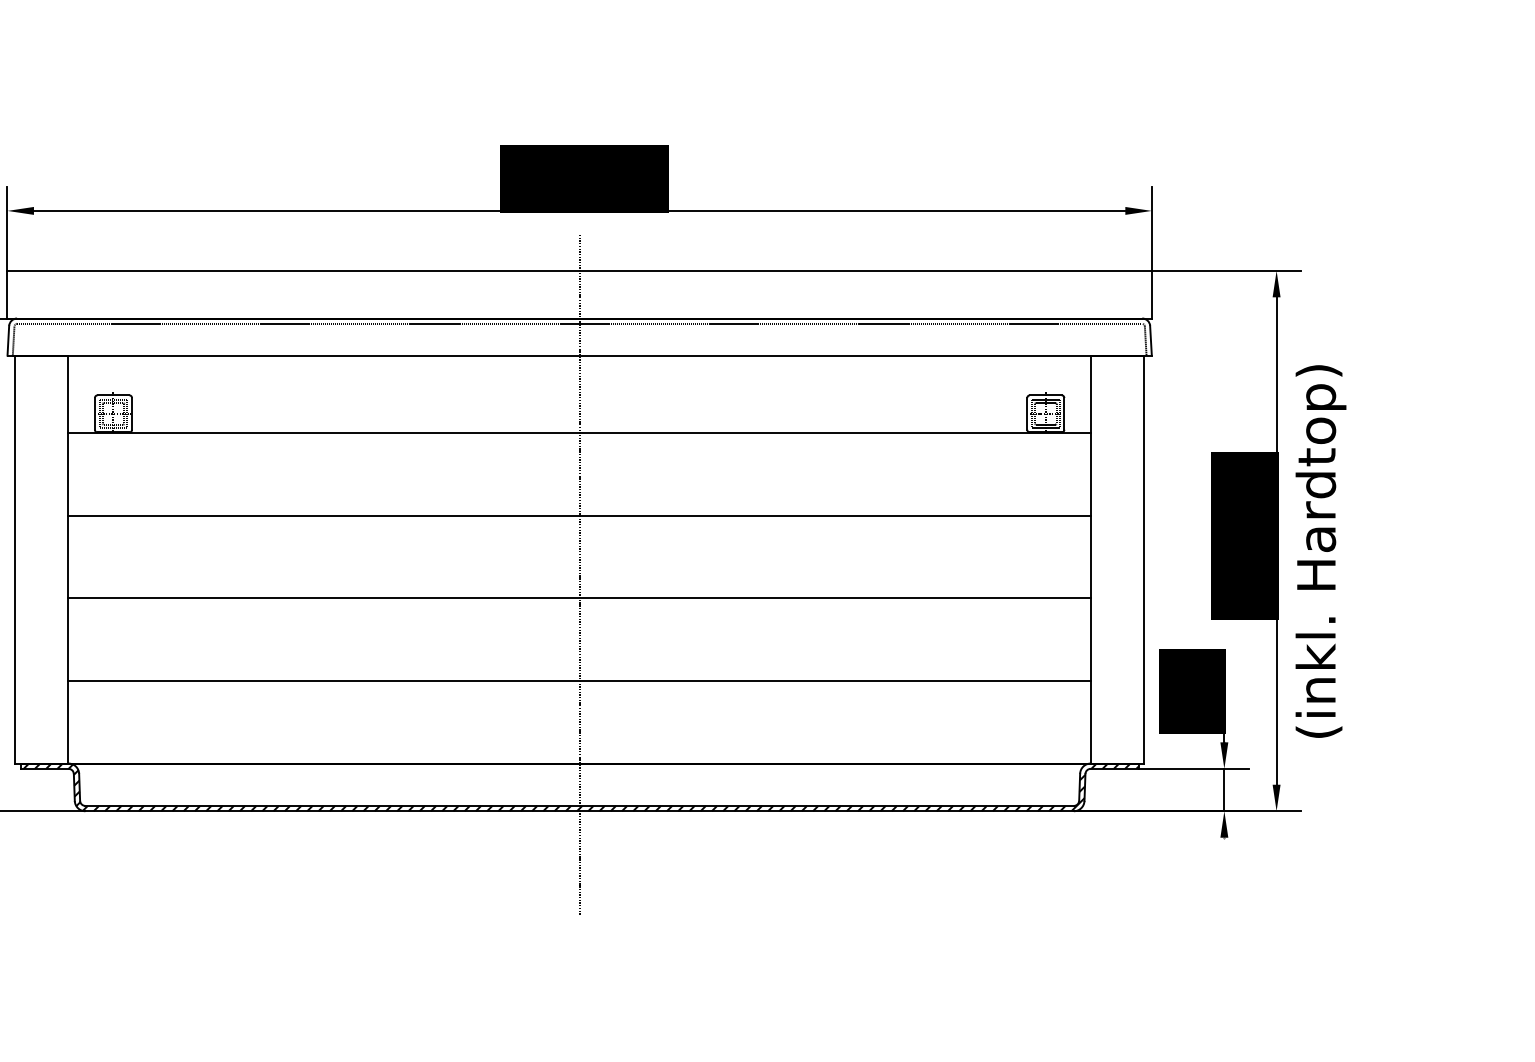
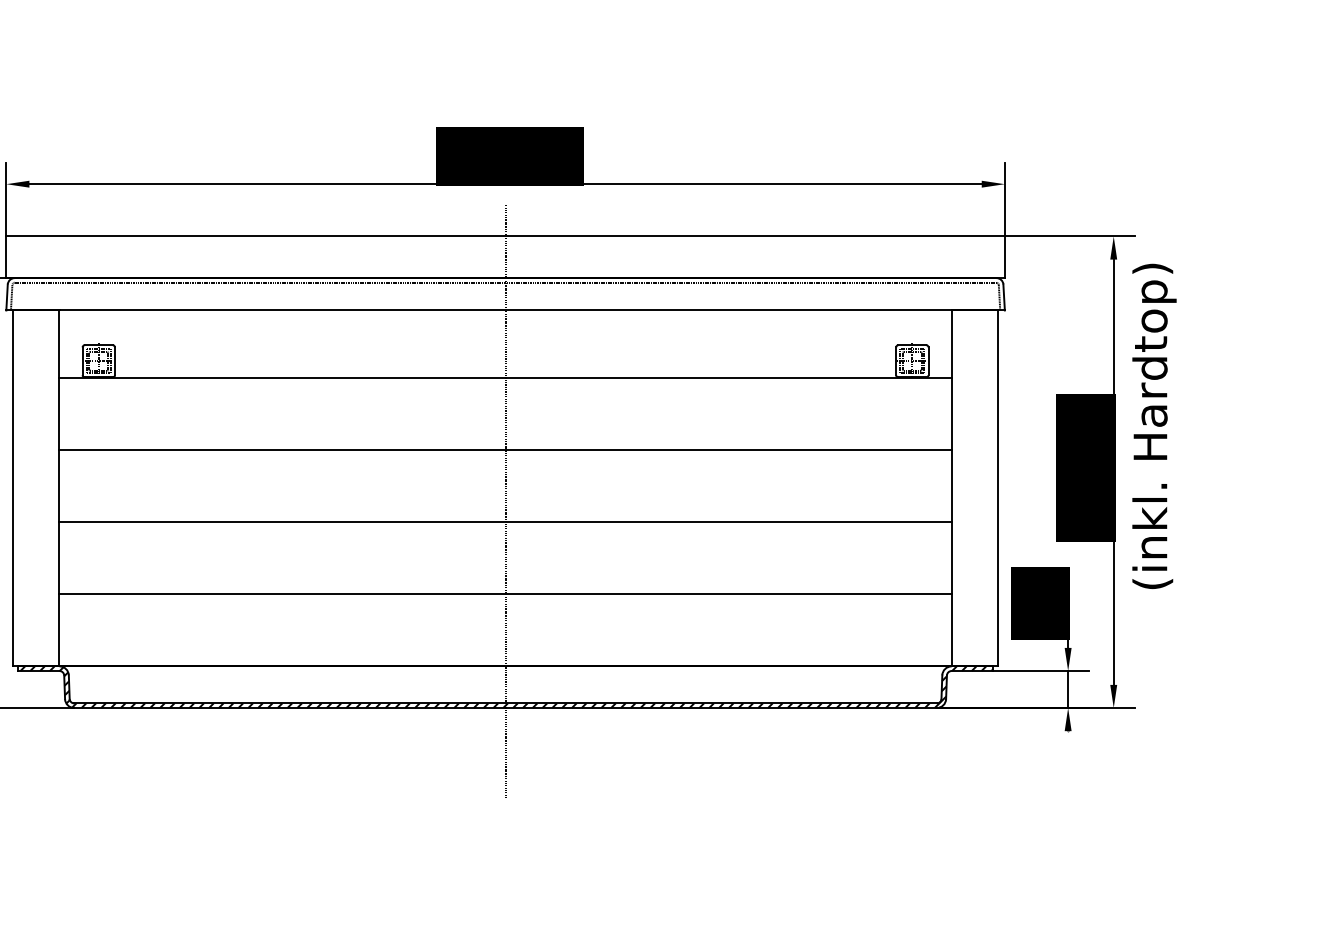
text: (1321, 550) -> (1154, 425), moved

